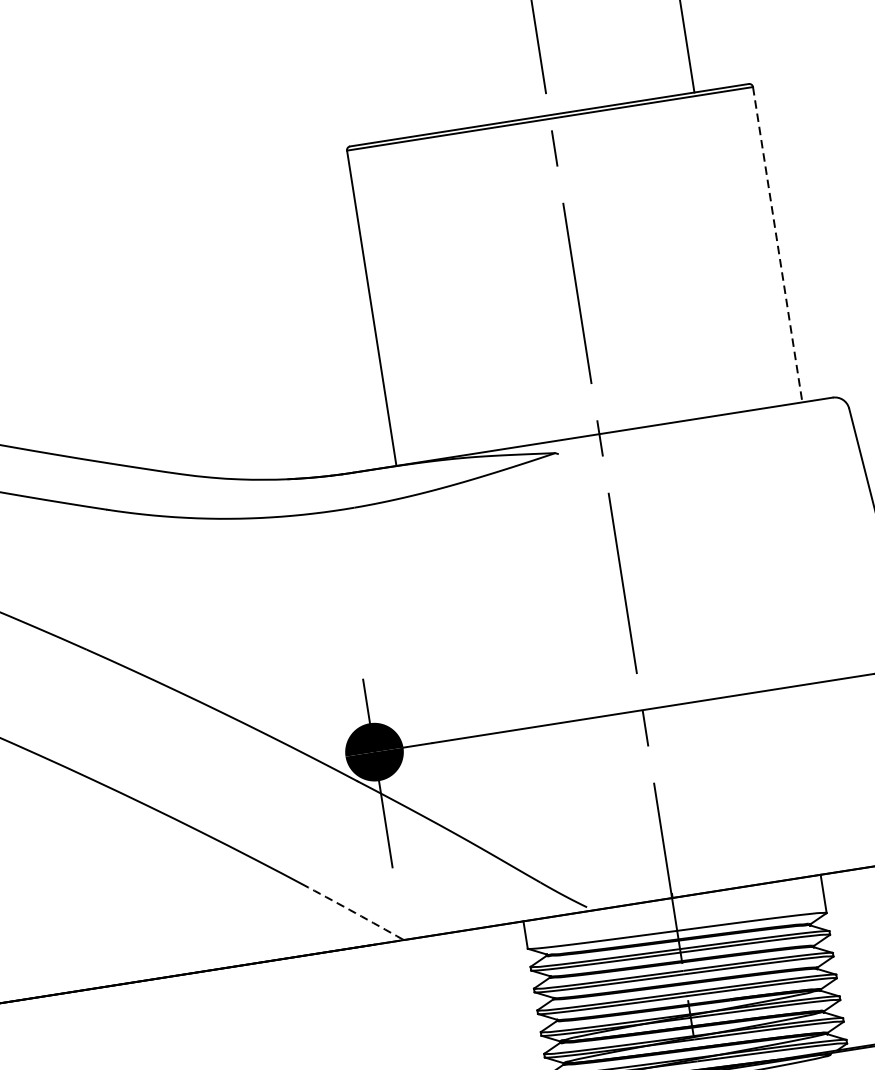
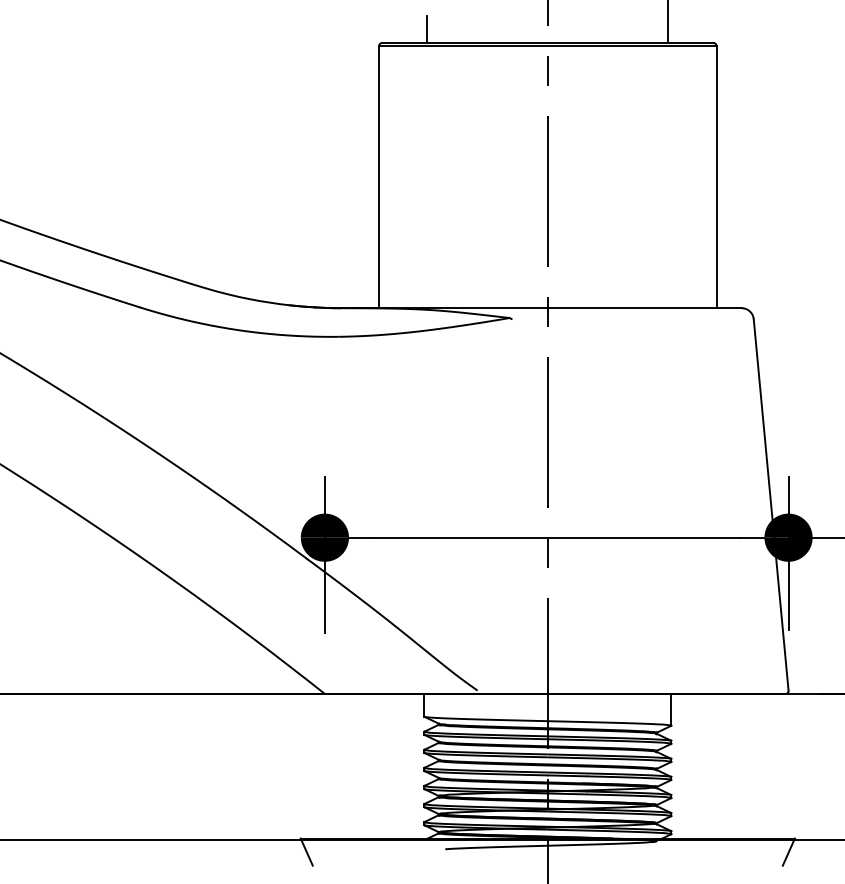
line: (402, 121) -> (427, 29), added
line: (777, 245) -> (716, 177), dashed -> solid
arc: (356, 912) -> (289, 665), dashed -> solid

